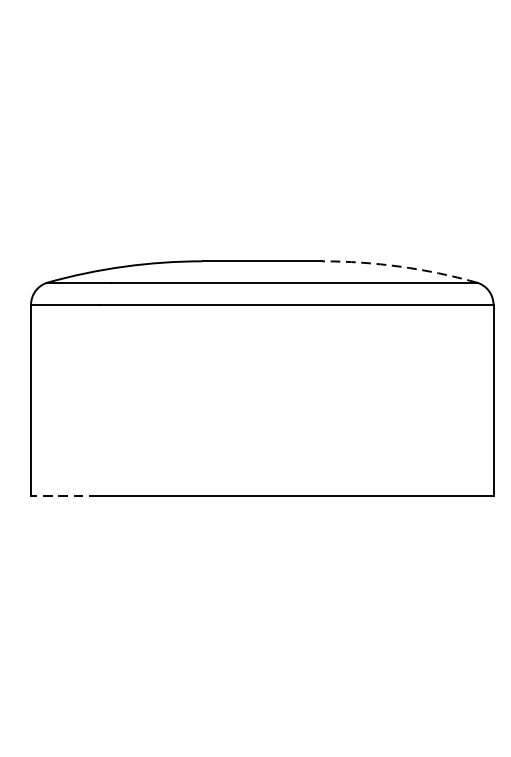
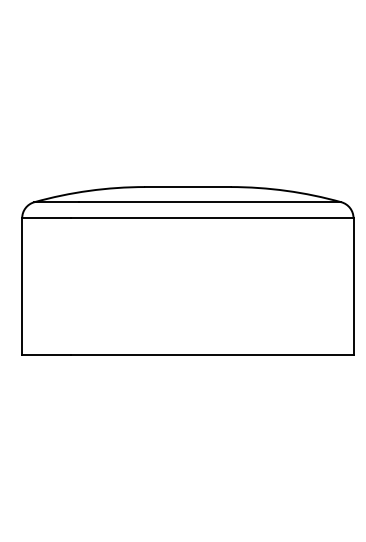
arc: (399, 266) -> (286, 190), dashed -> solid
line: (63, 495) -> (45, 354), dashed -> solid

